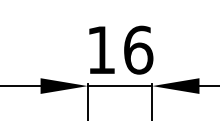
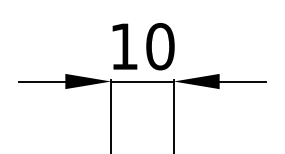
text: (138, 50) -> (160, 46), 16 -> 10

